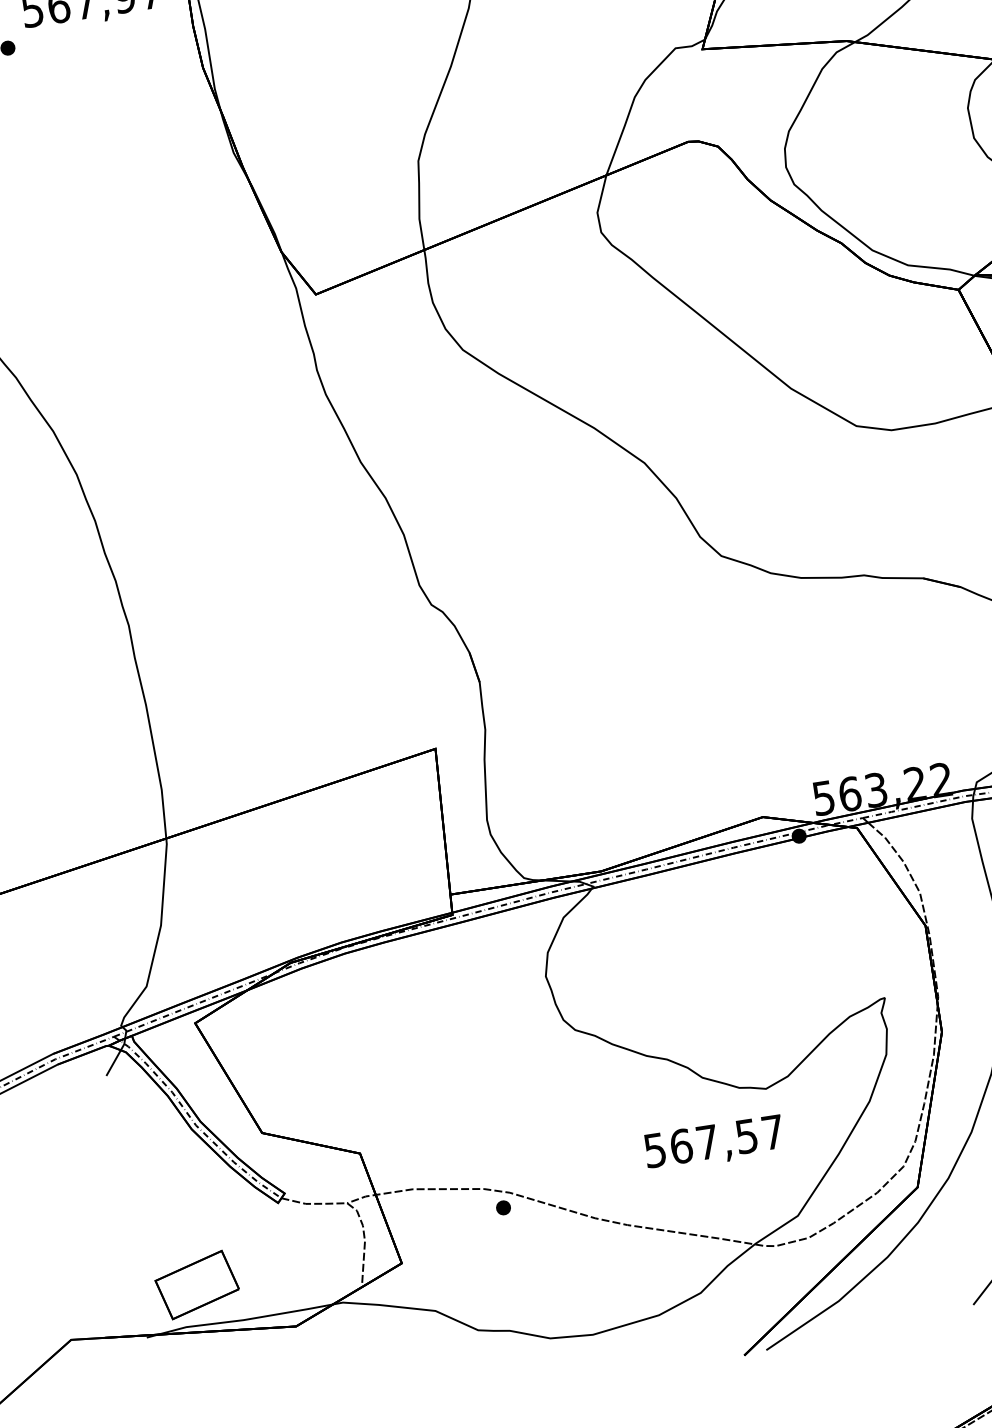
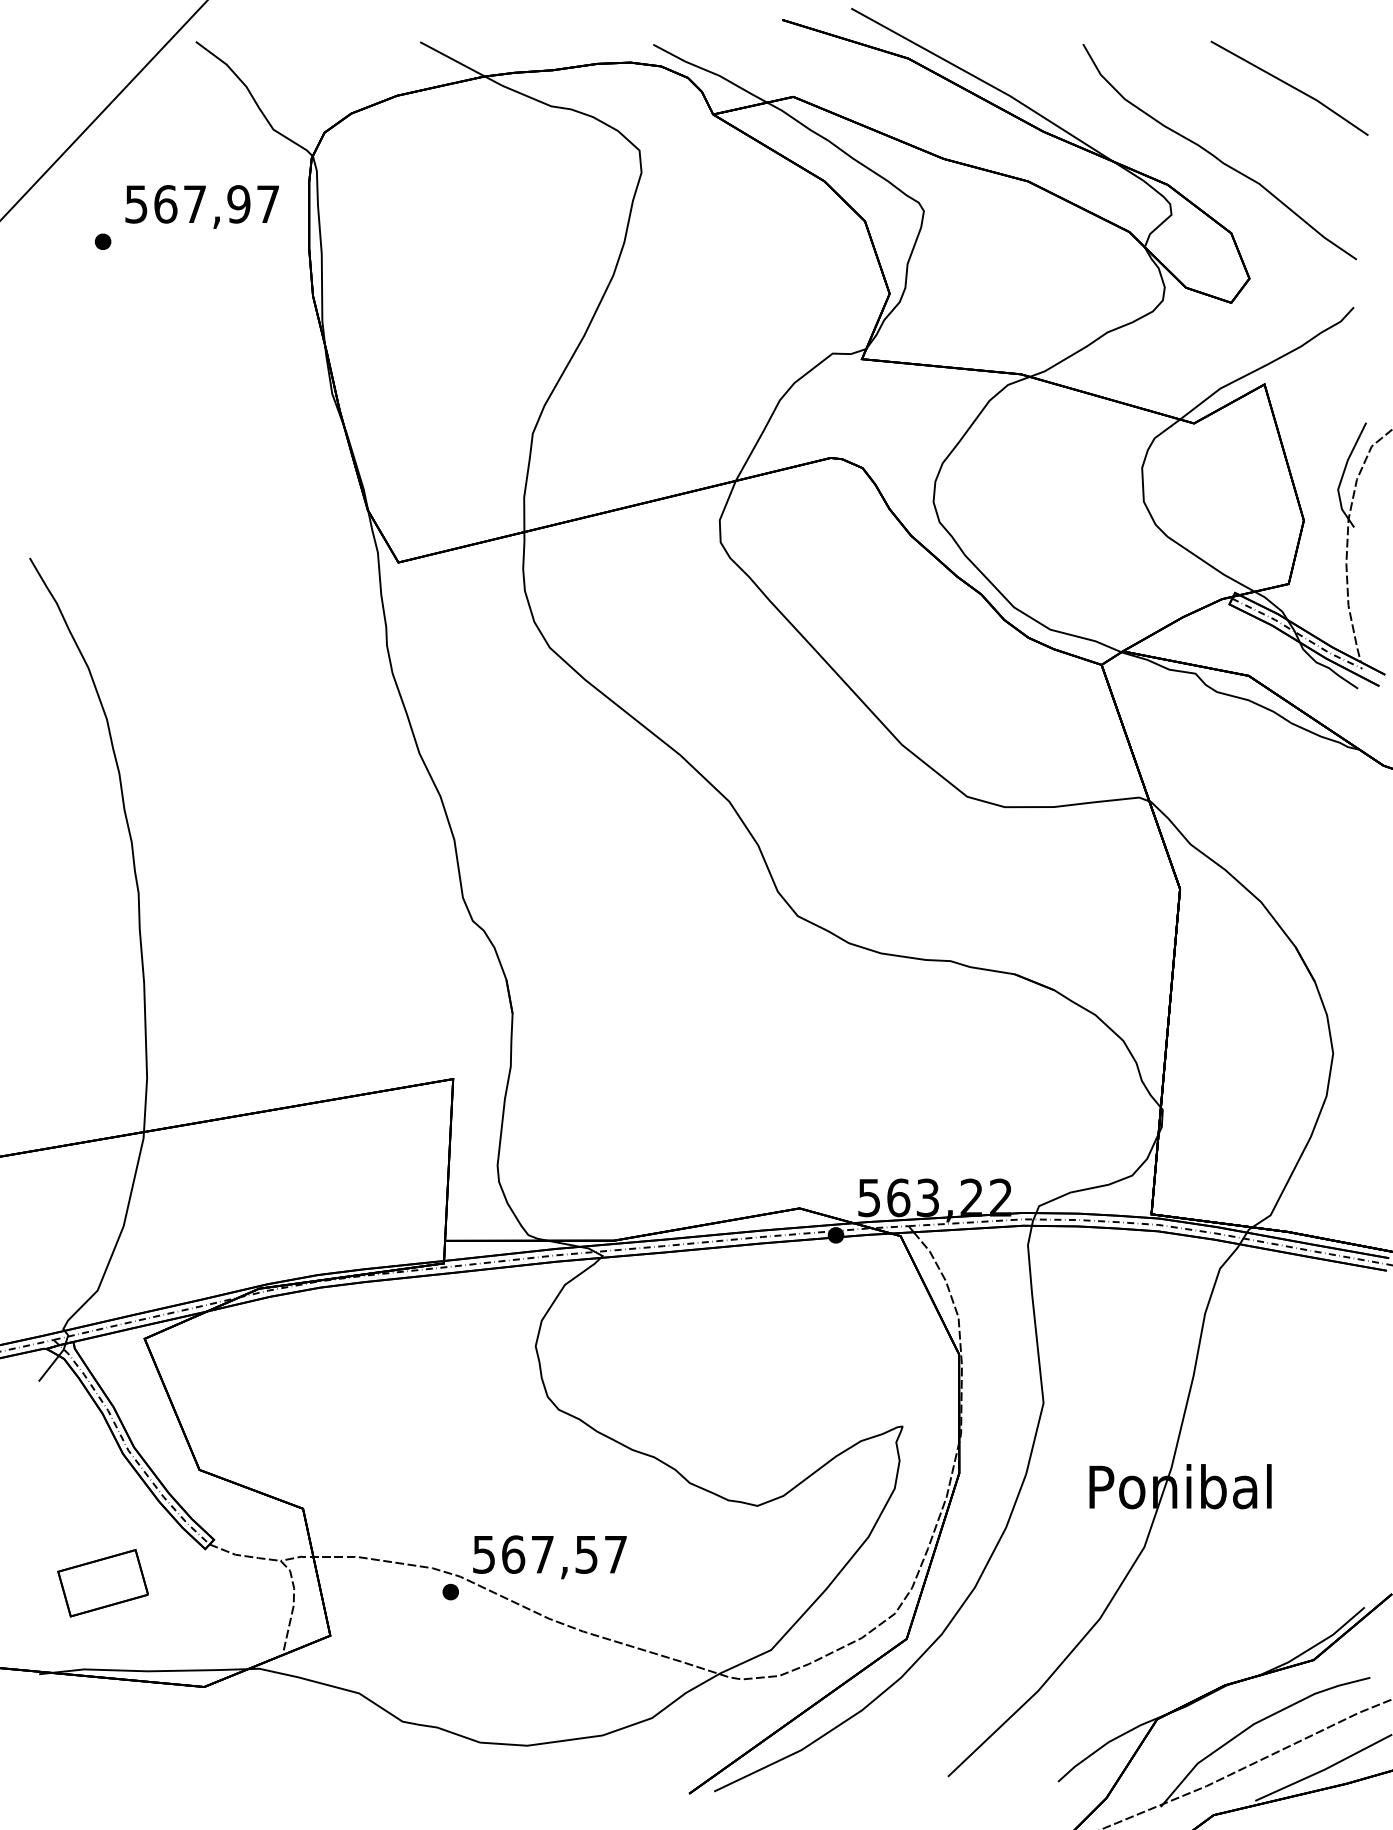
text: (714, 1144) -> (549, 1557), moved
part: (196, 1285) -> (102, 1583), moved

